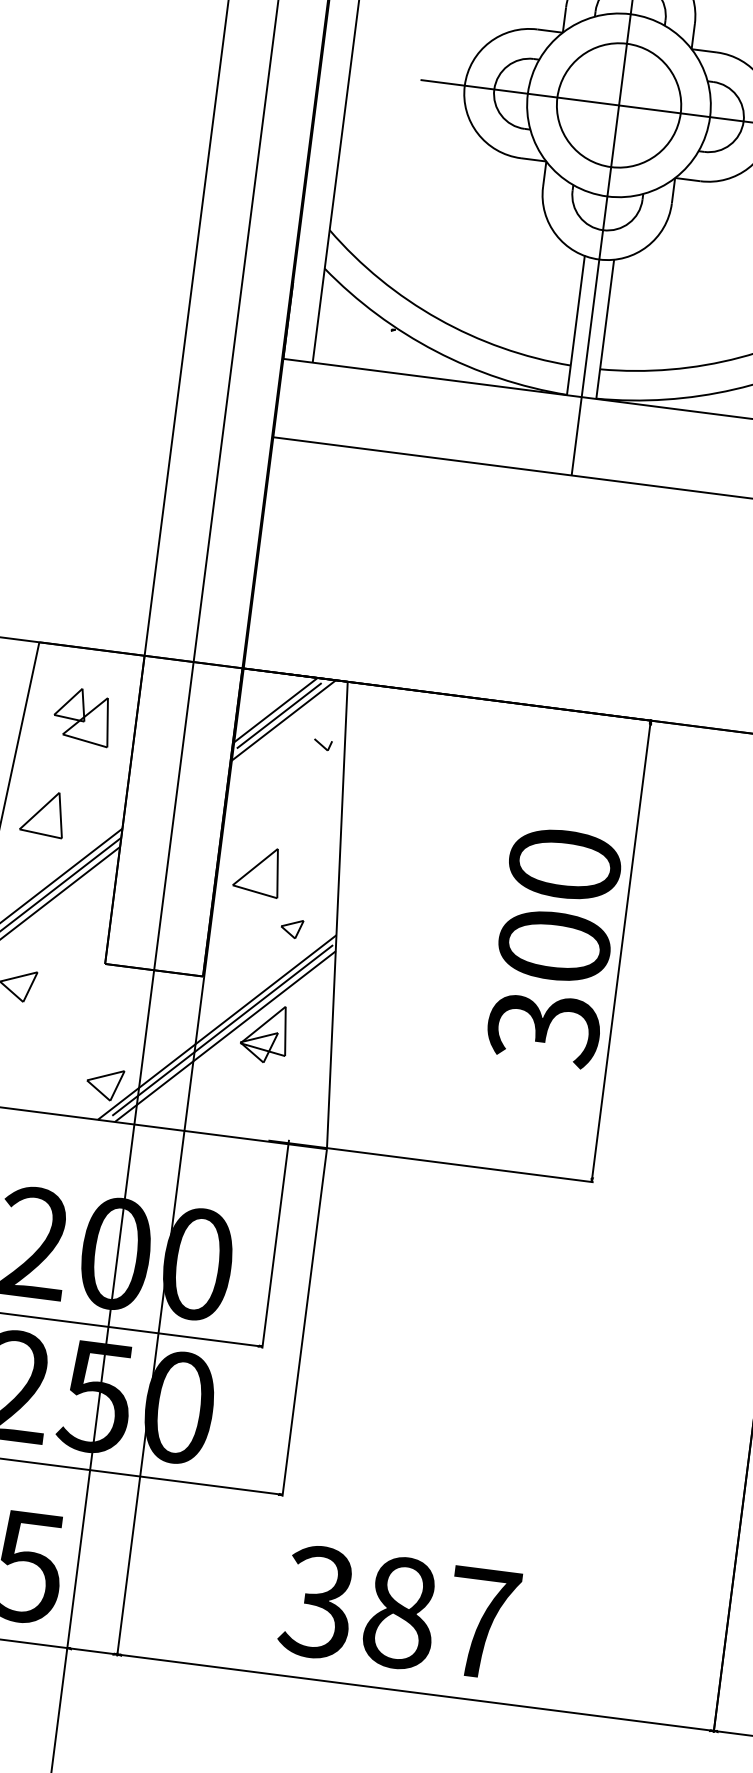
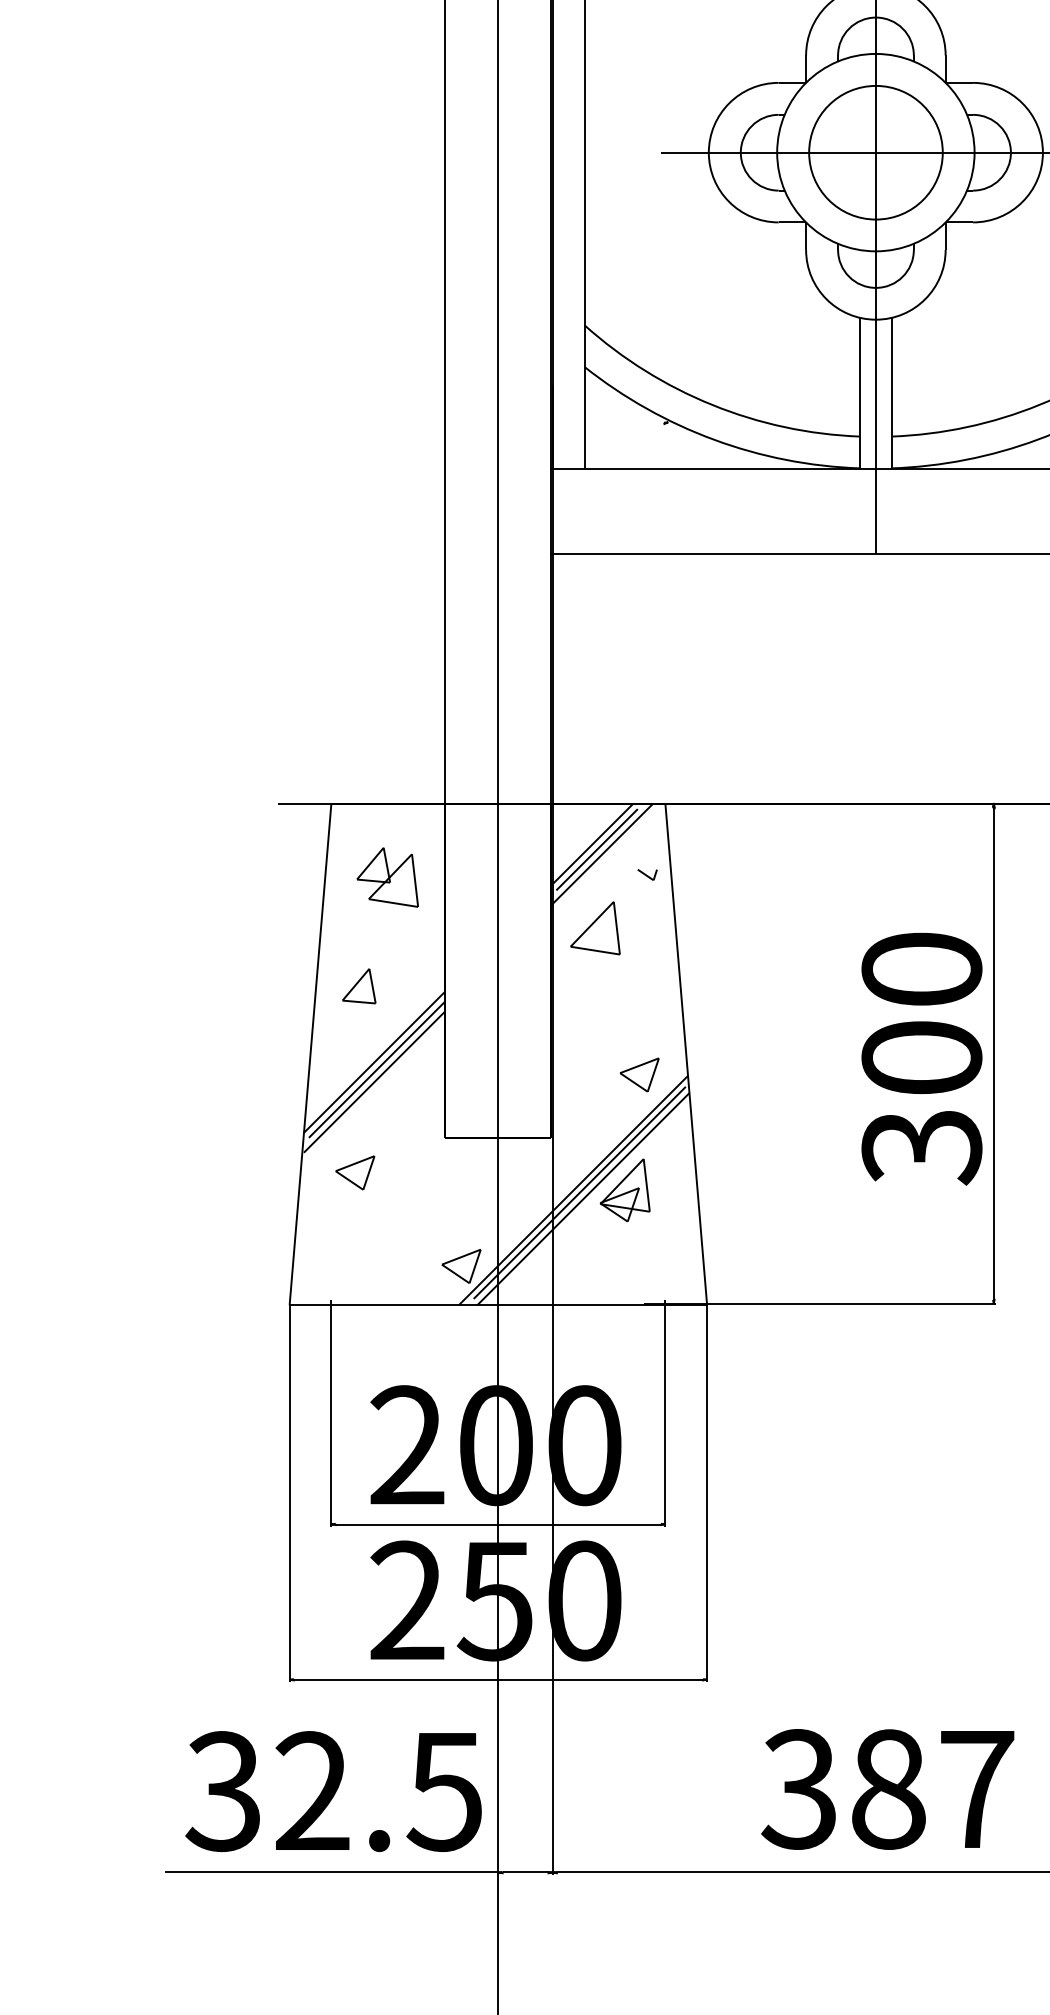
part: (43, 813) -> (359, 986), size x0.71
part: (257, 871) -> (595, 928), moved
part: (291, 928) -> (639, 1074), size x1.67
text: (399, 1612) -> (887, 1789), moved

